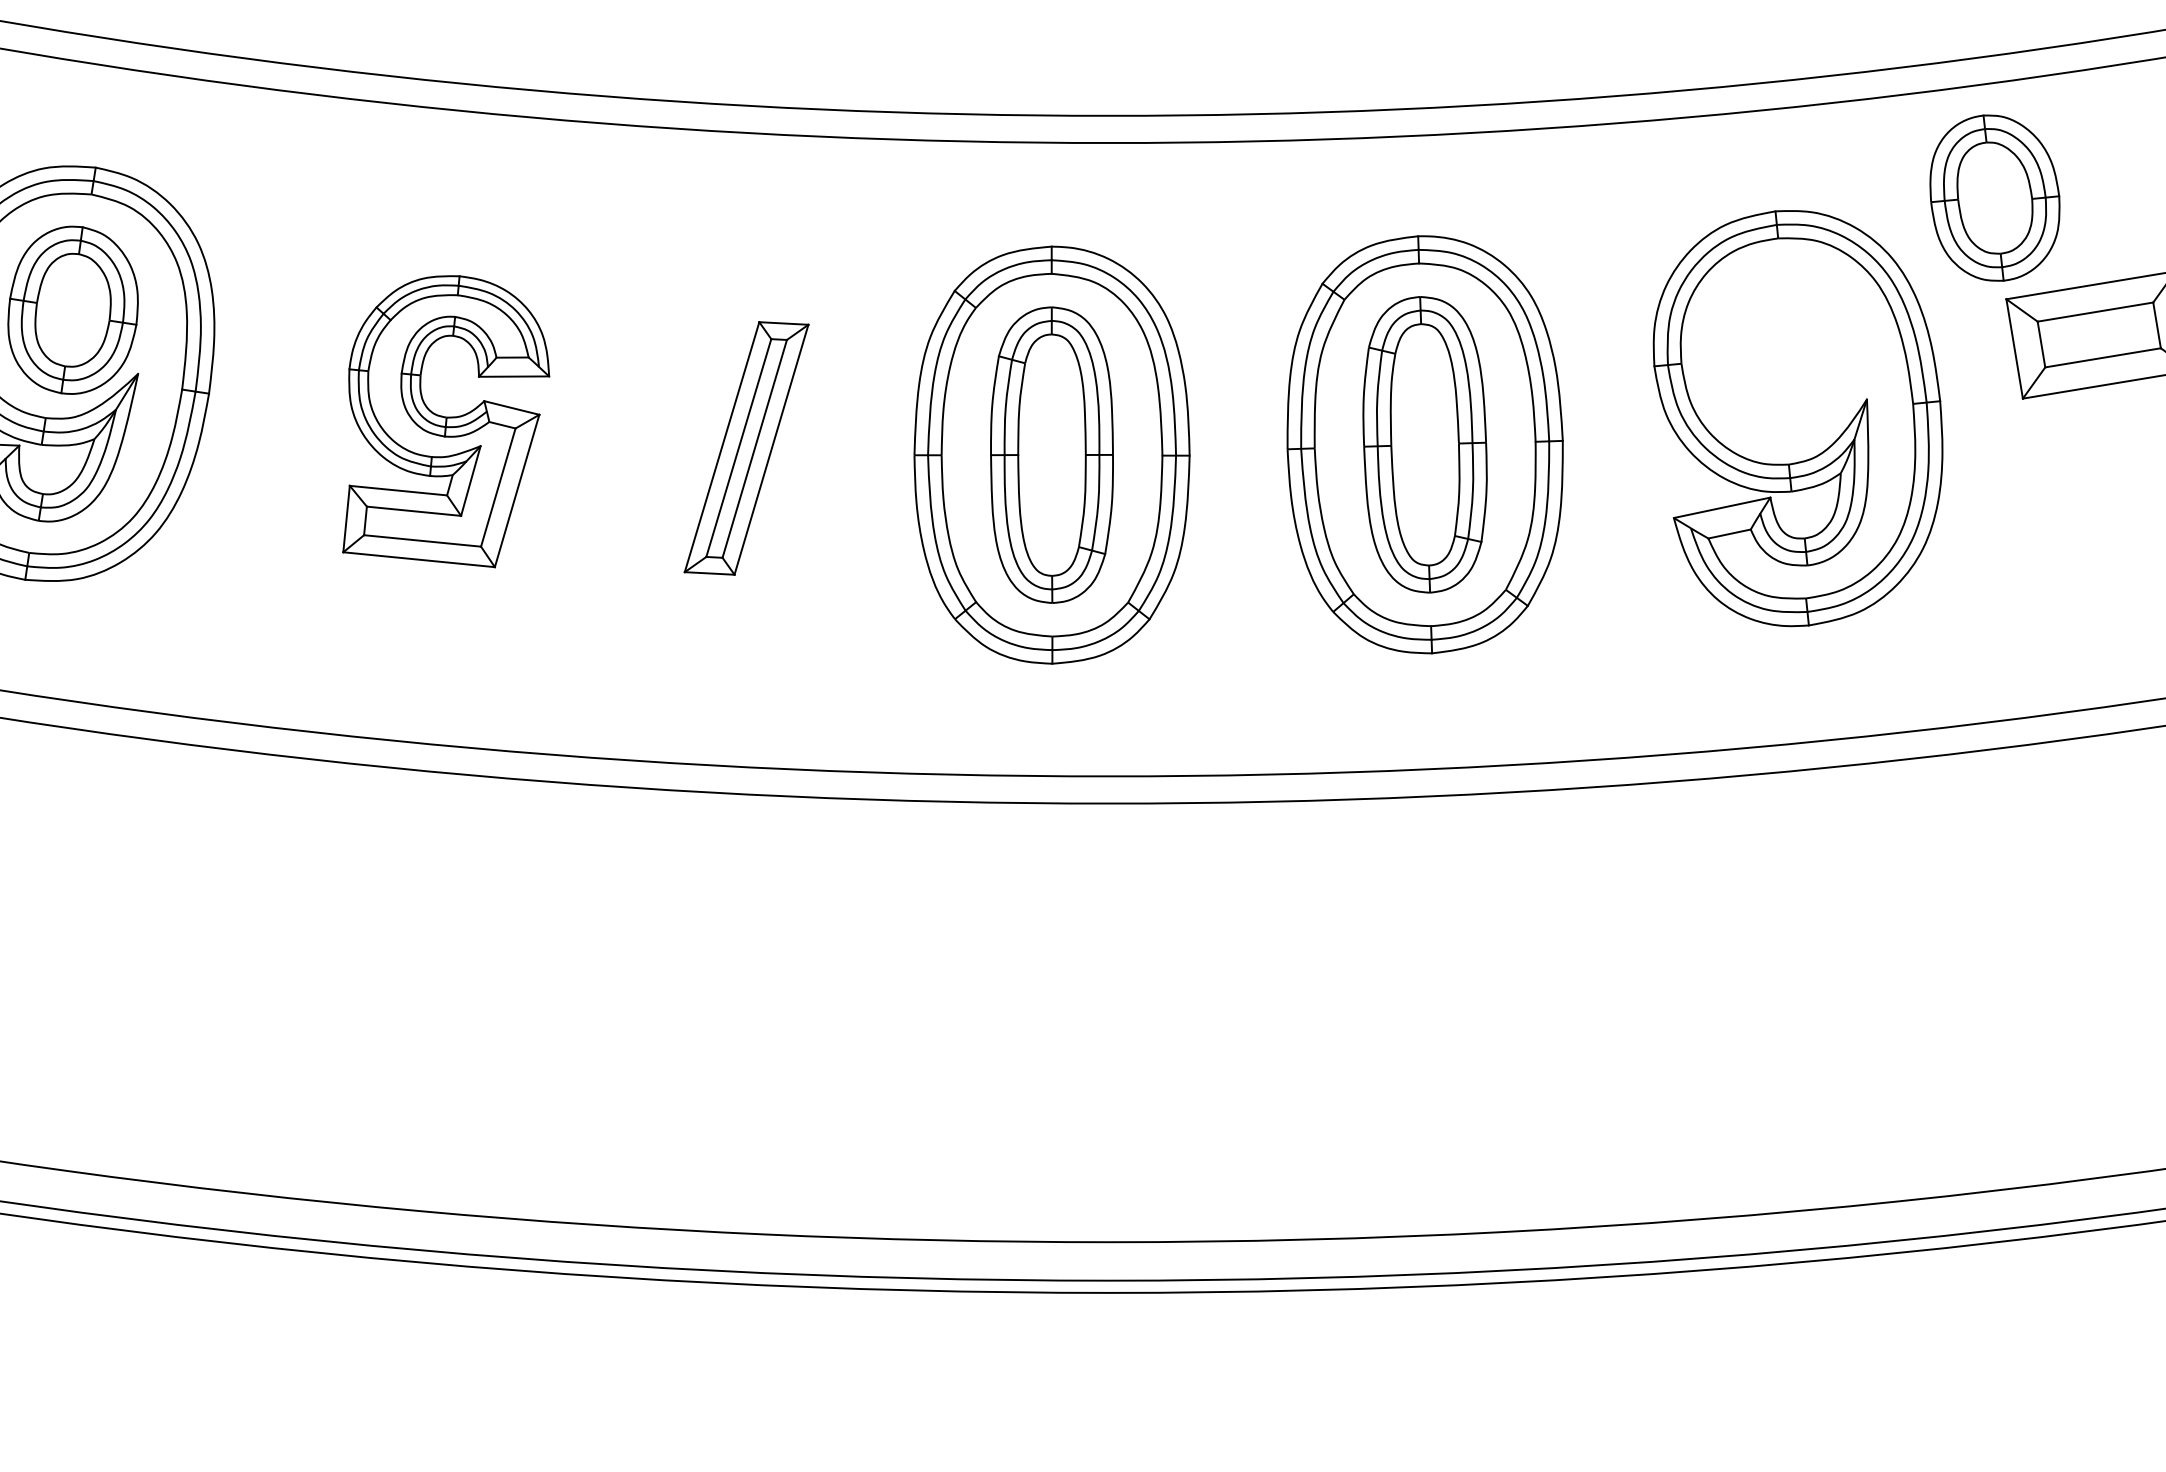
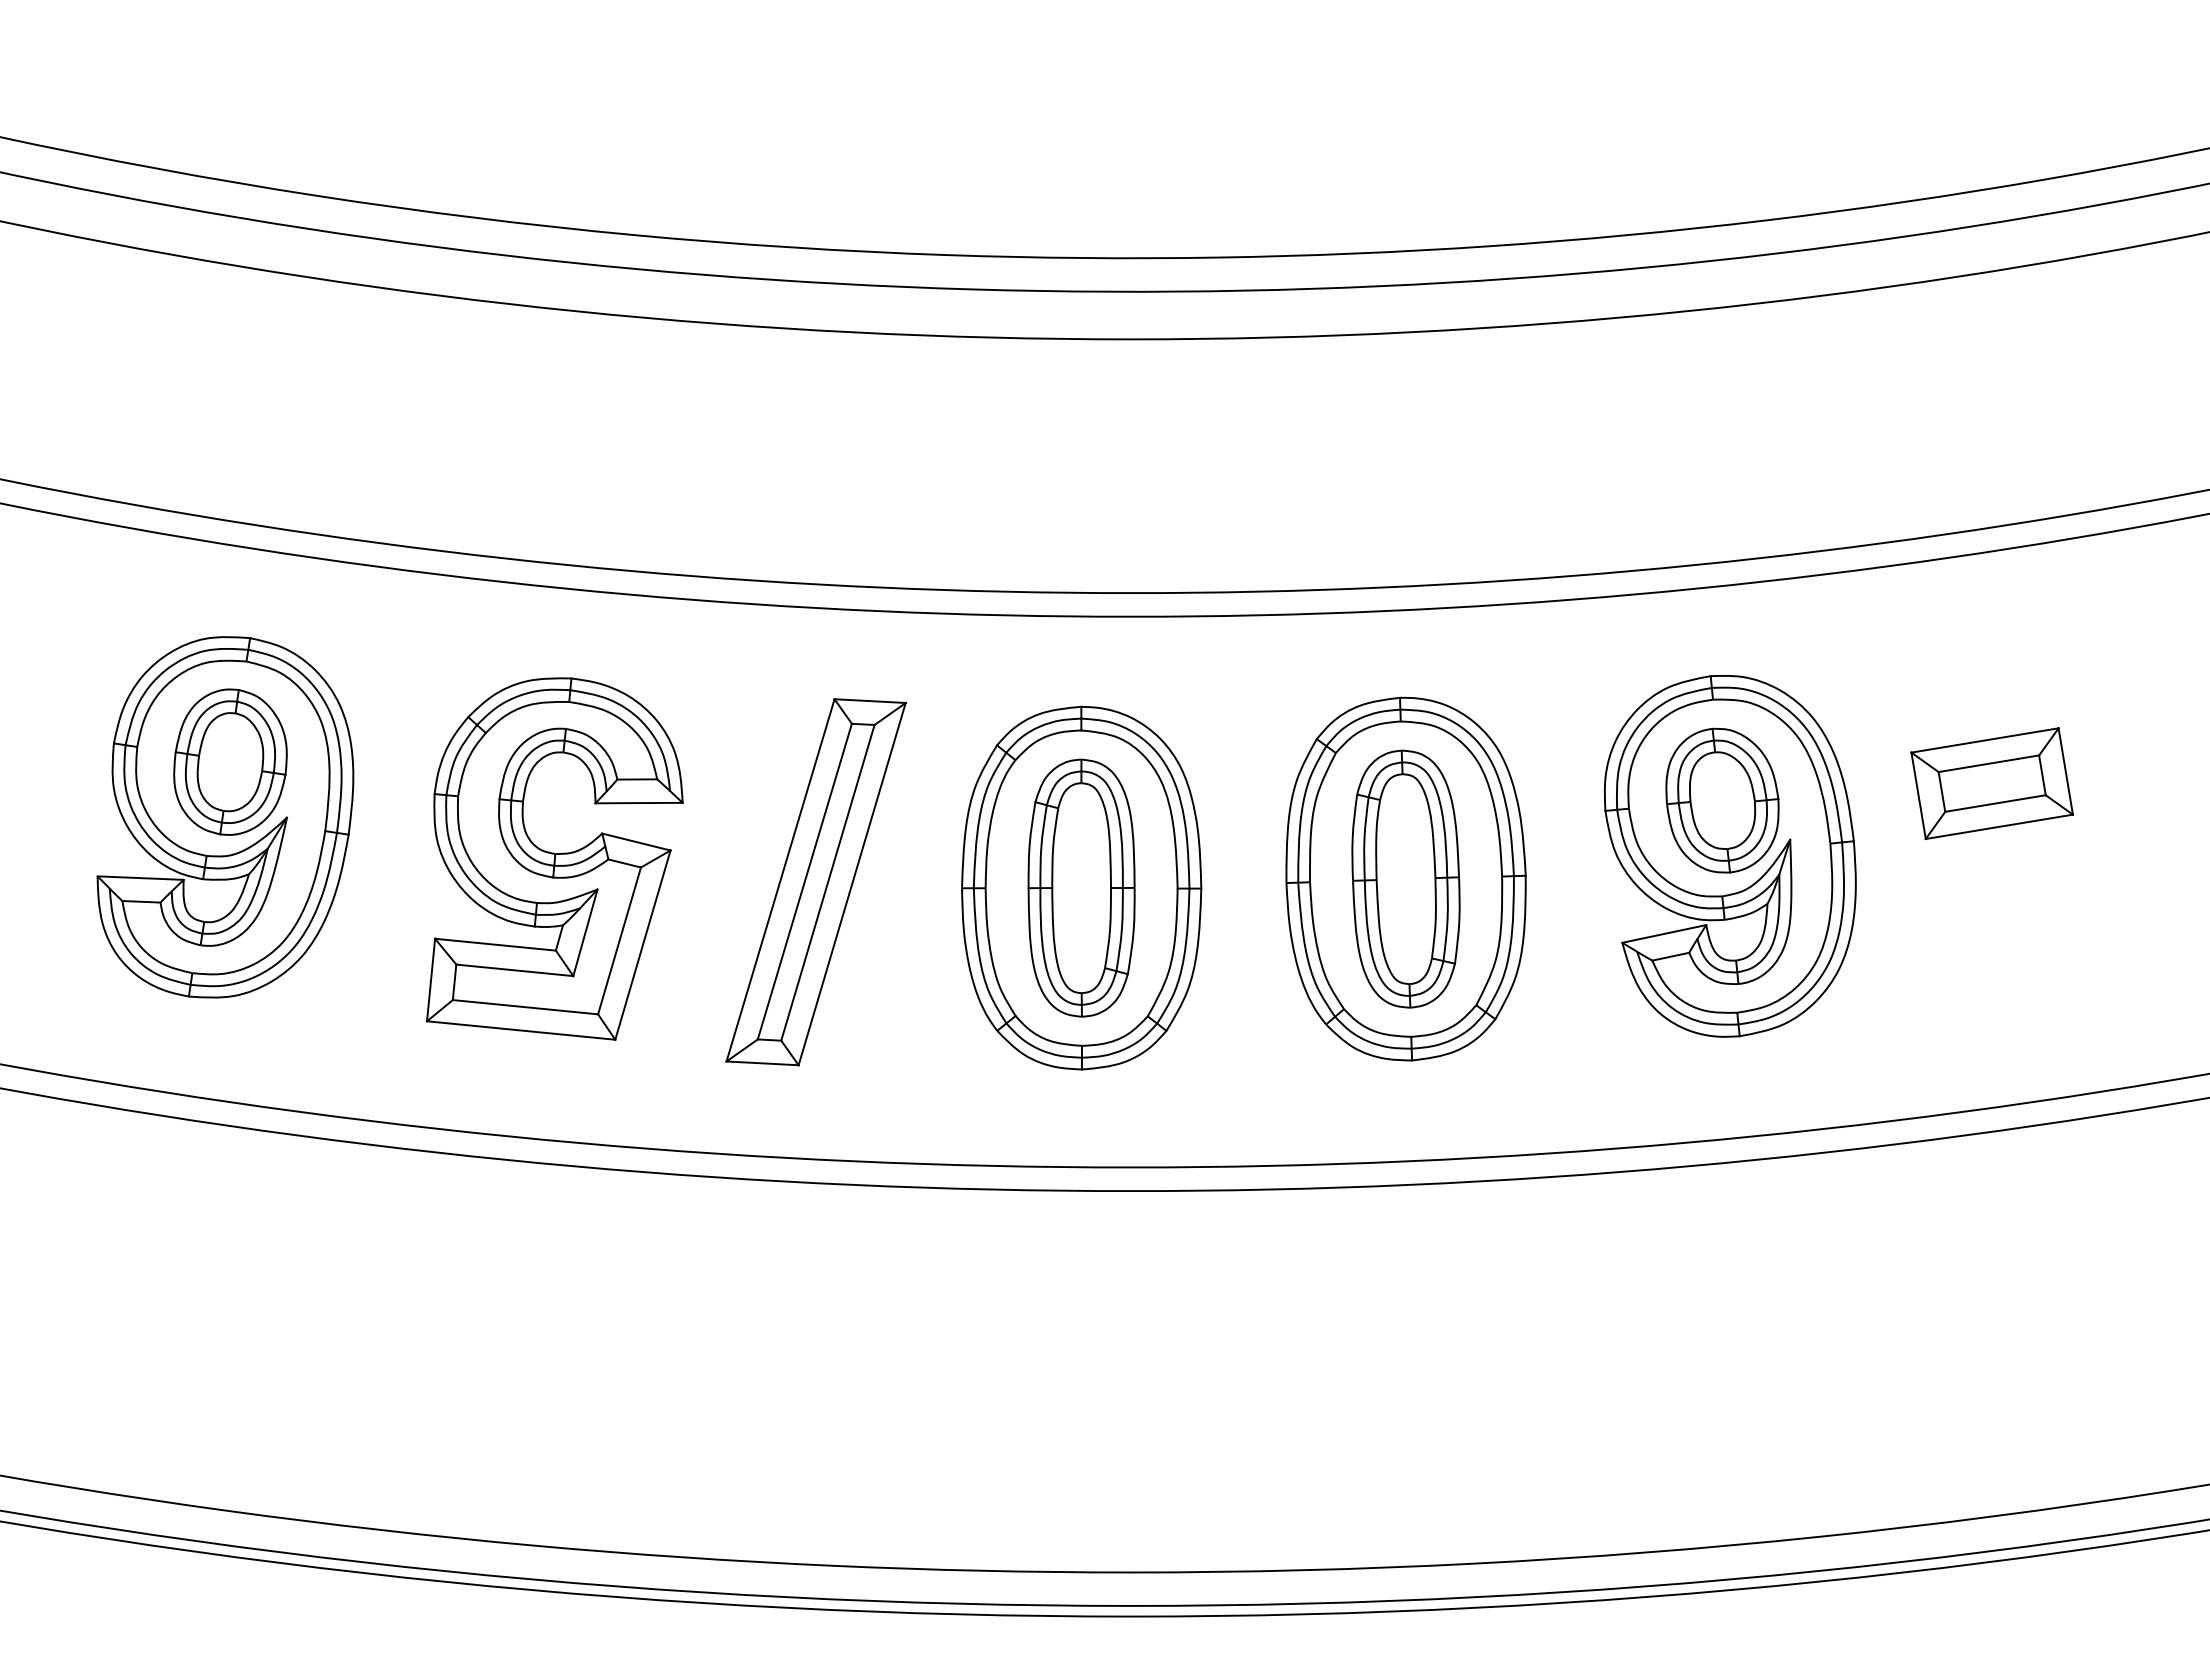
part: (1994, 197) -> (1722, 800), moved
part: (445, 421) -> (554, 858), size x1.43
part: (745, 448) -> (815, 882), size x1.67

